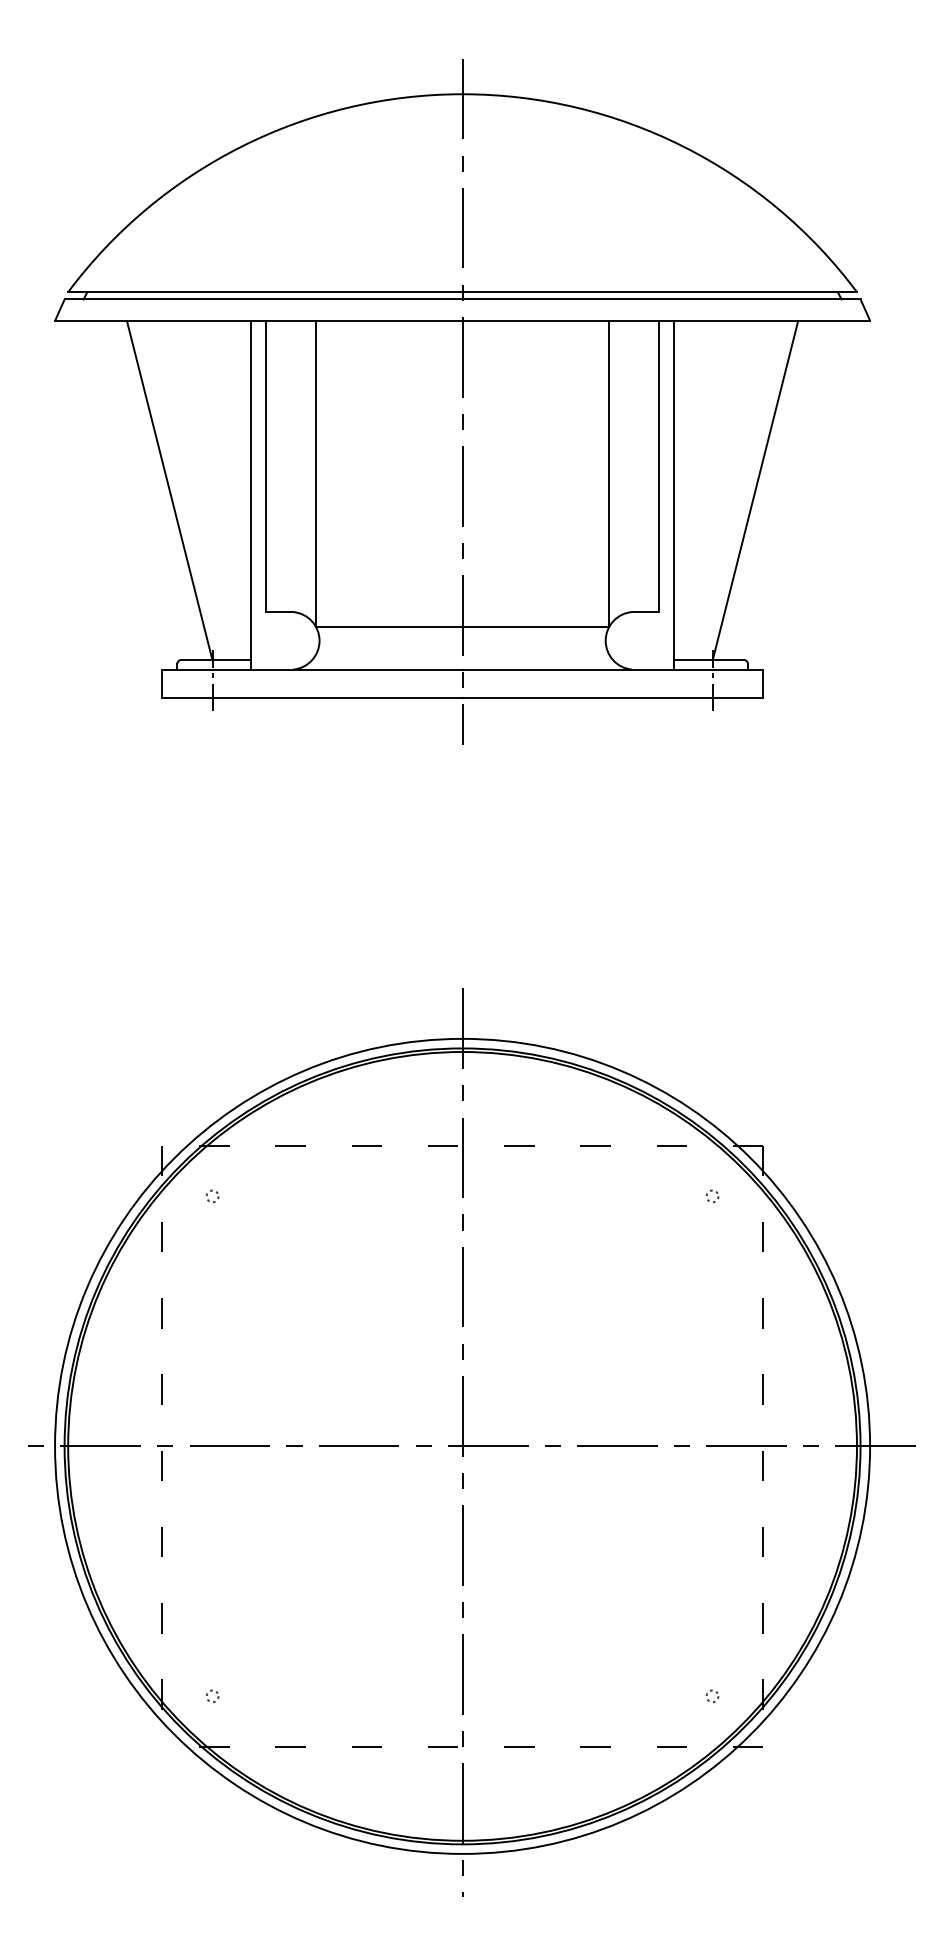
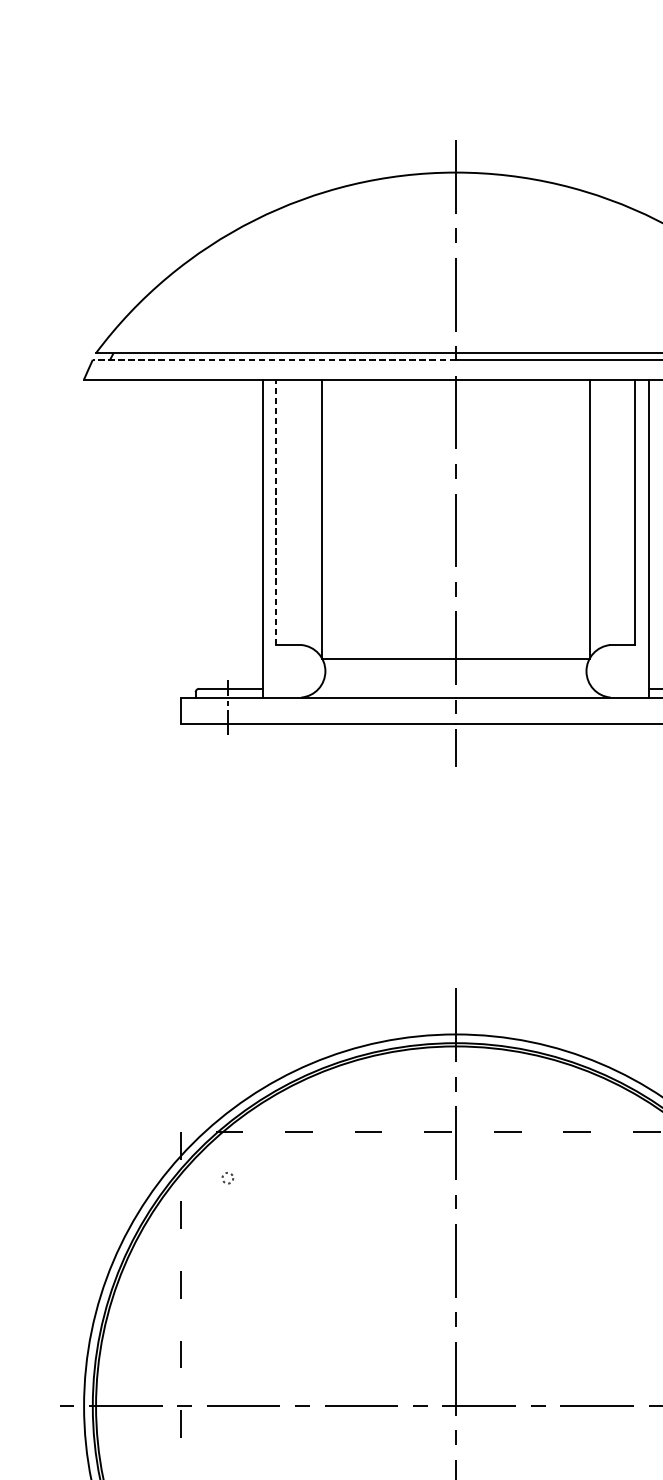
line: (263, 299) -> (274, 359), solid -> dashed
line: (265, 466) -> (276, 512), solid -> dashed
line: (169, 490) -> (188, 534), removed

